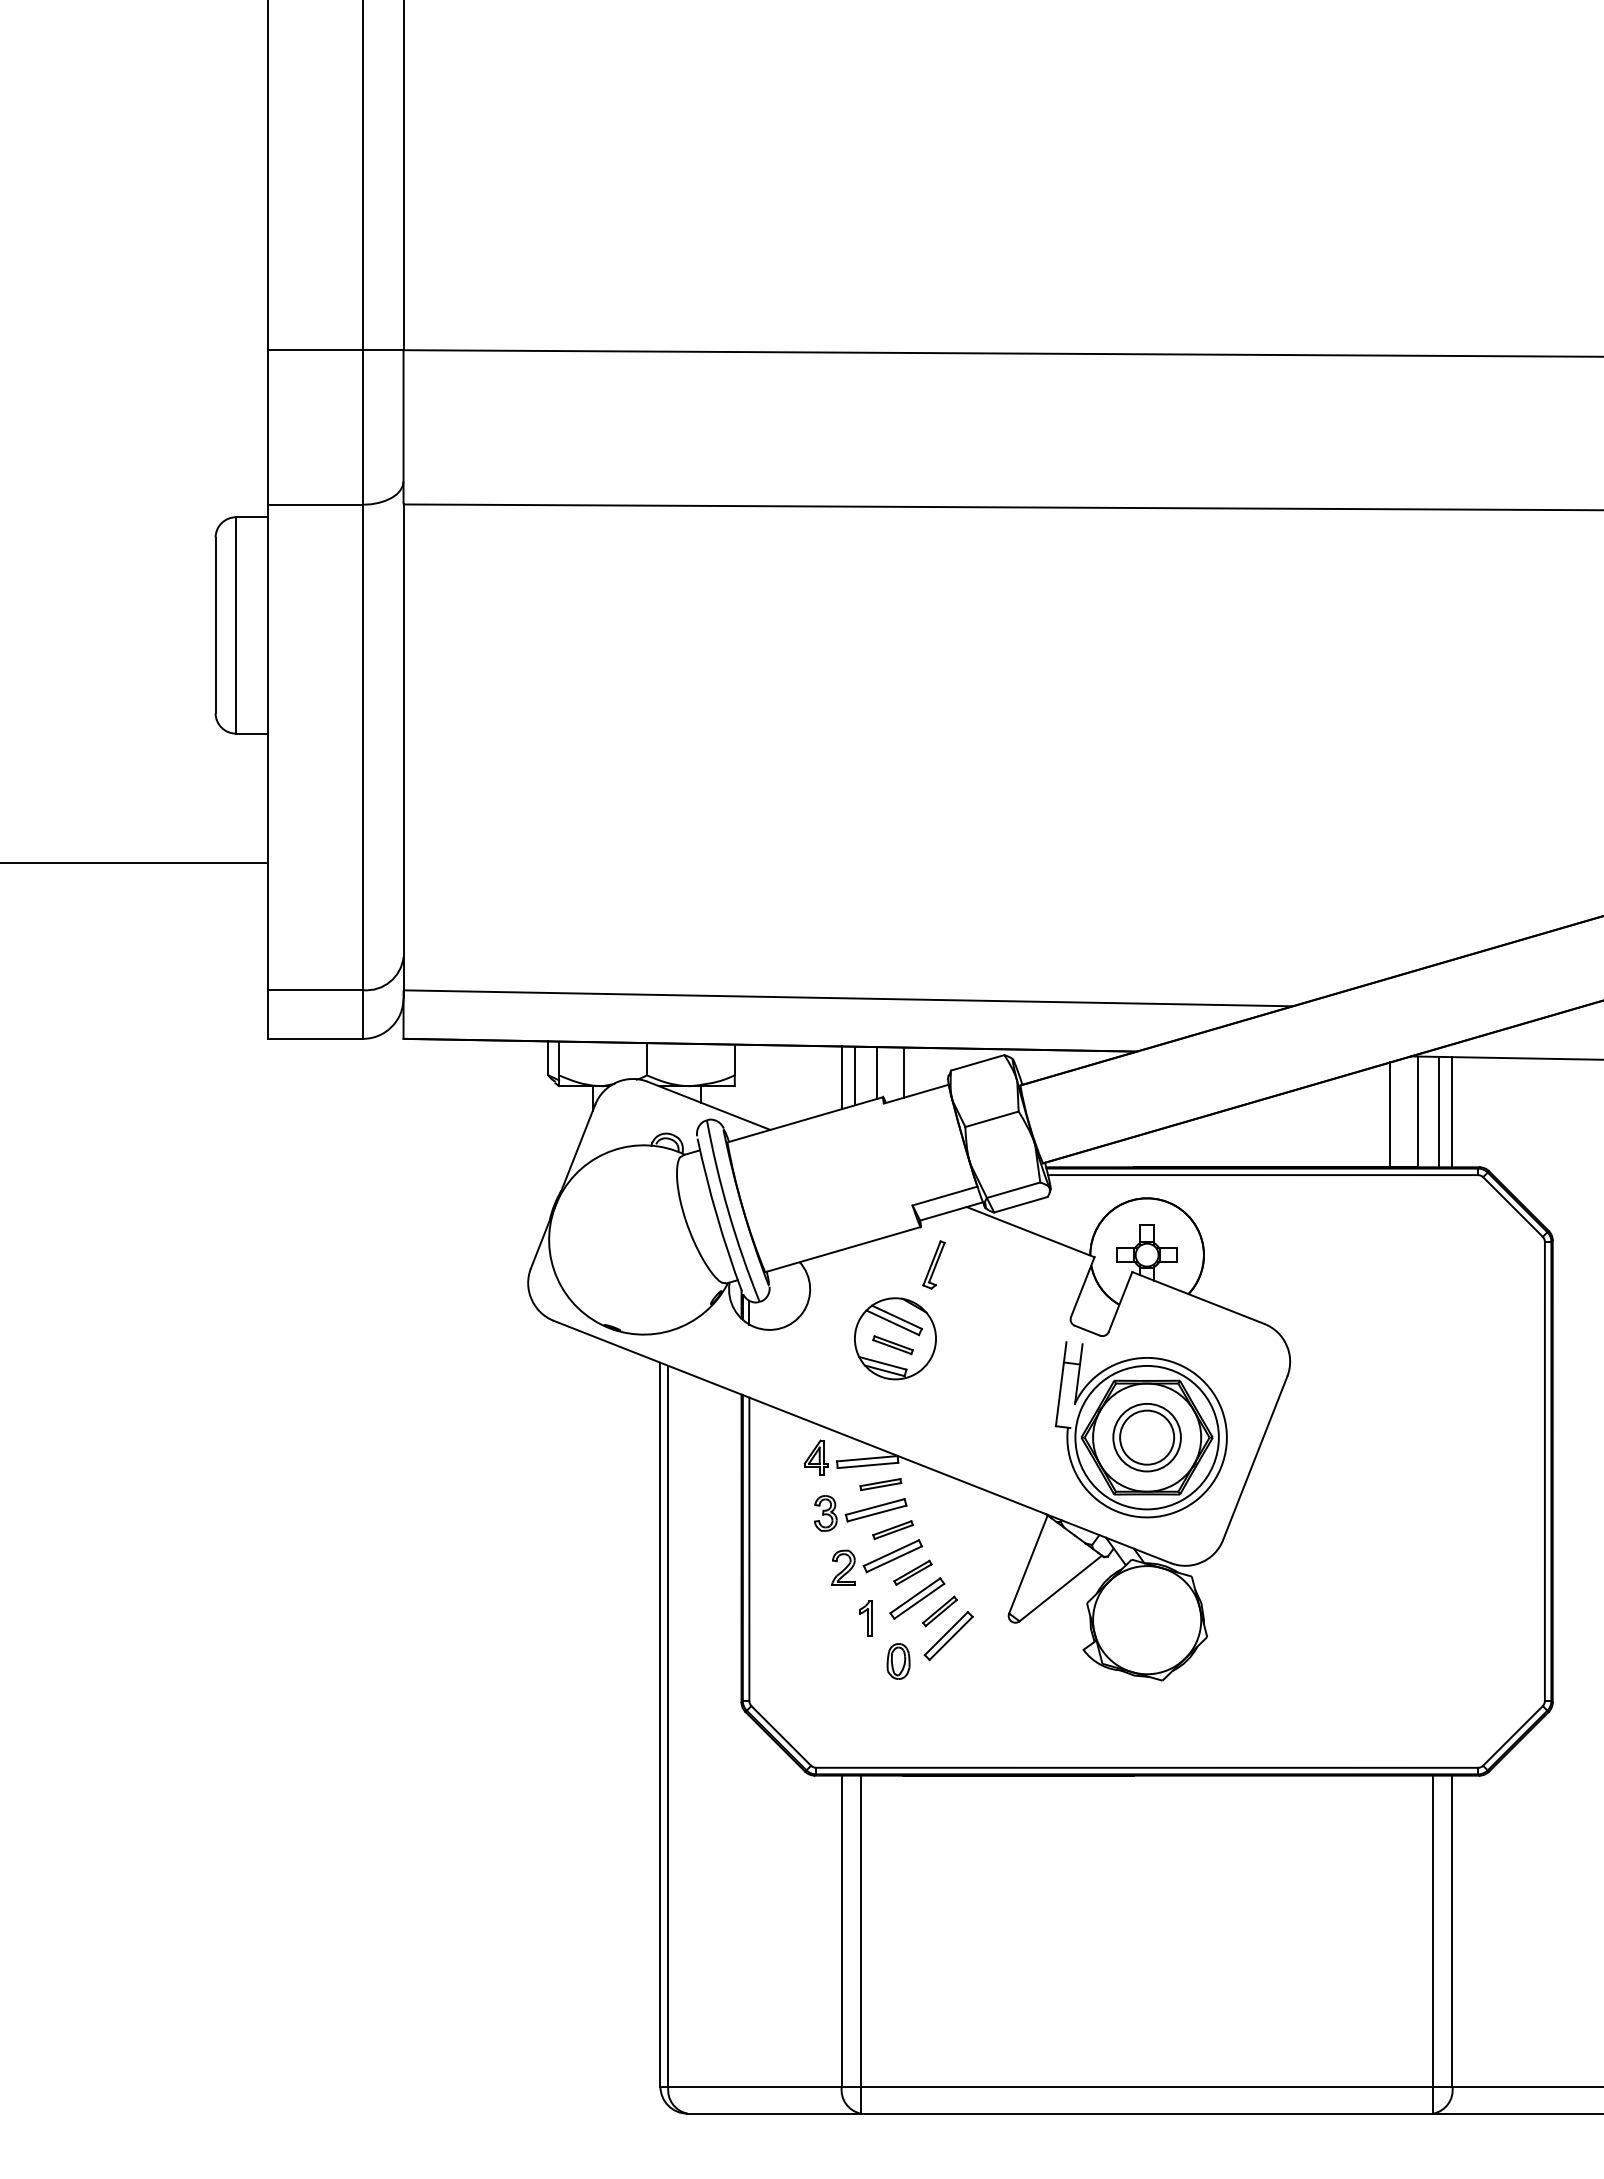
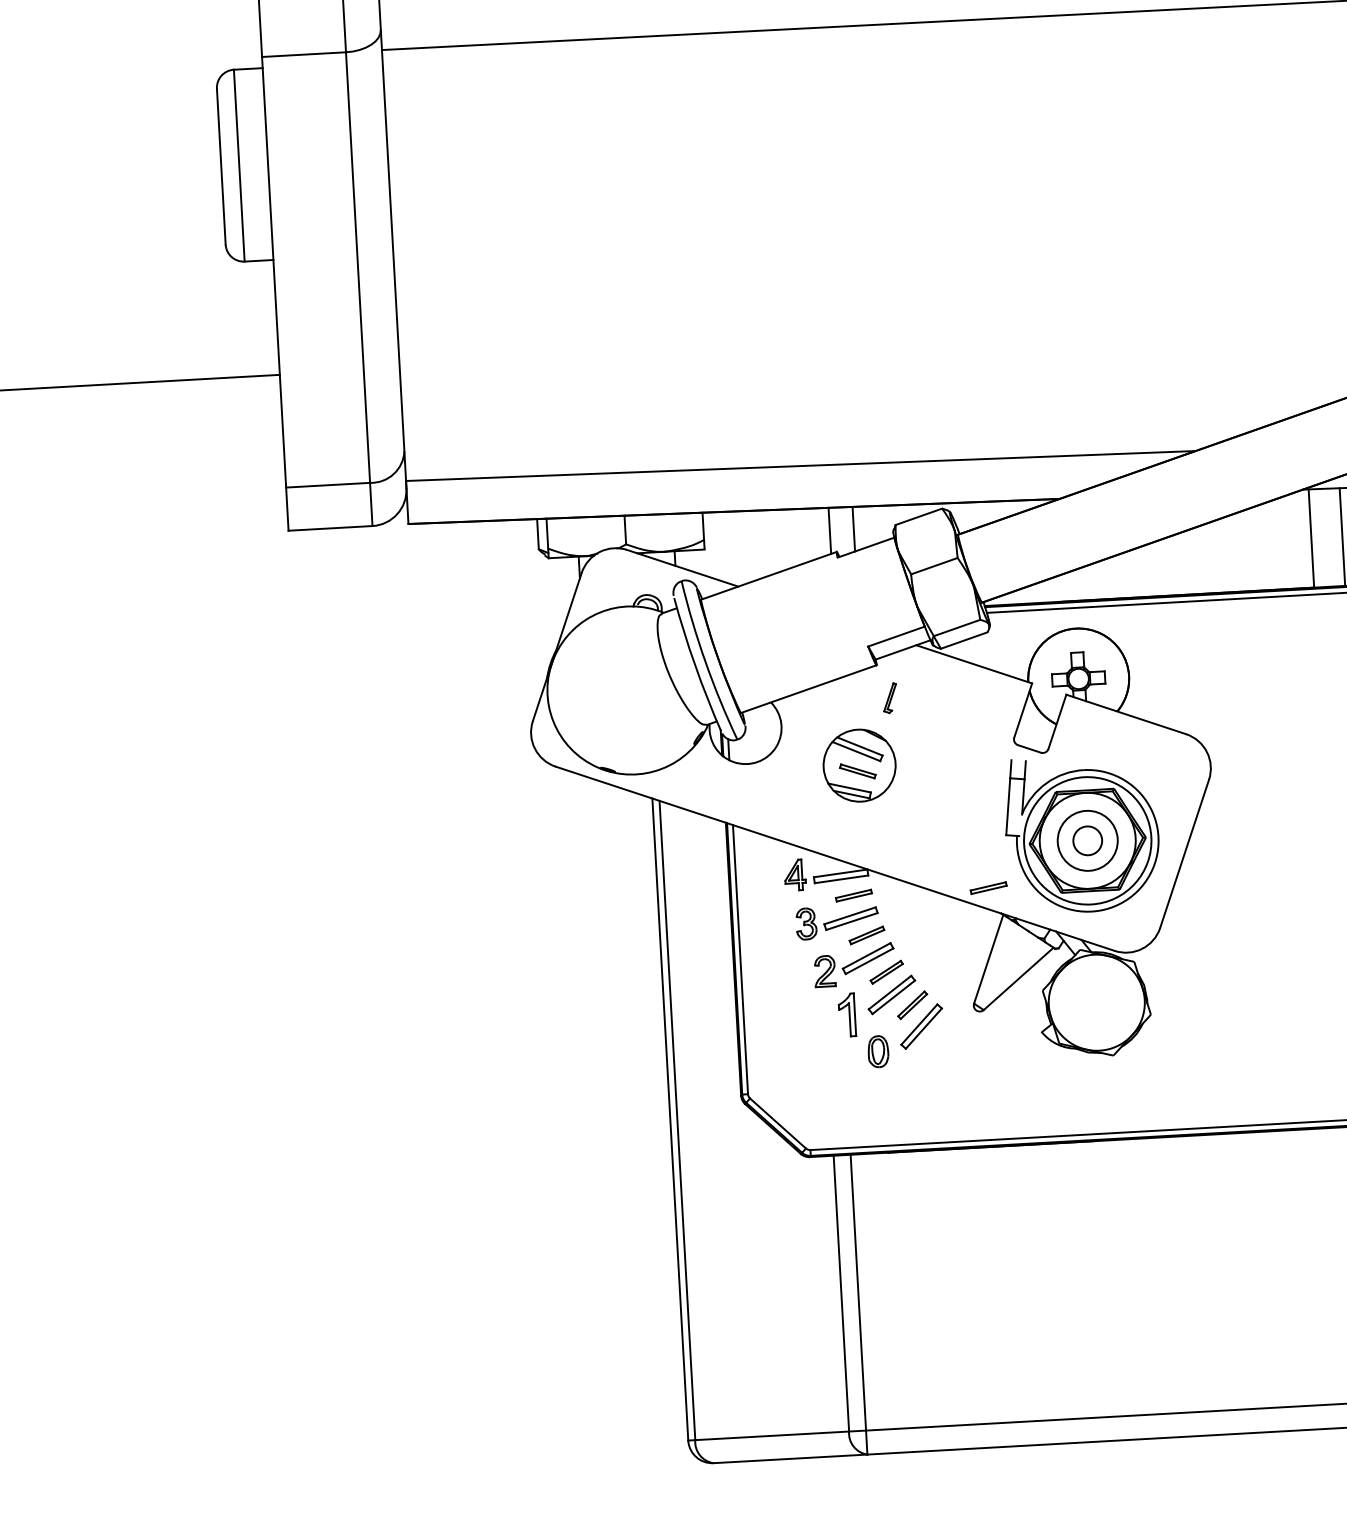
line: (855, 1075) -> (811, 534), removed
line: (841, 1077) -> (798, 536), removed
line: (1438, 1111) -> (1329, 537), removed
line: (1390, 1114) -> (1287, 542), removed
part: (933, 1264) -> (889, 697), size x0.7
circle: (1147, 1437) -> (1088, 840), size x0.6
part: (1032, 1484) -> (988, 888), added
part: (865, 1618) -> (846, 1015), size x1.4

